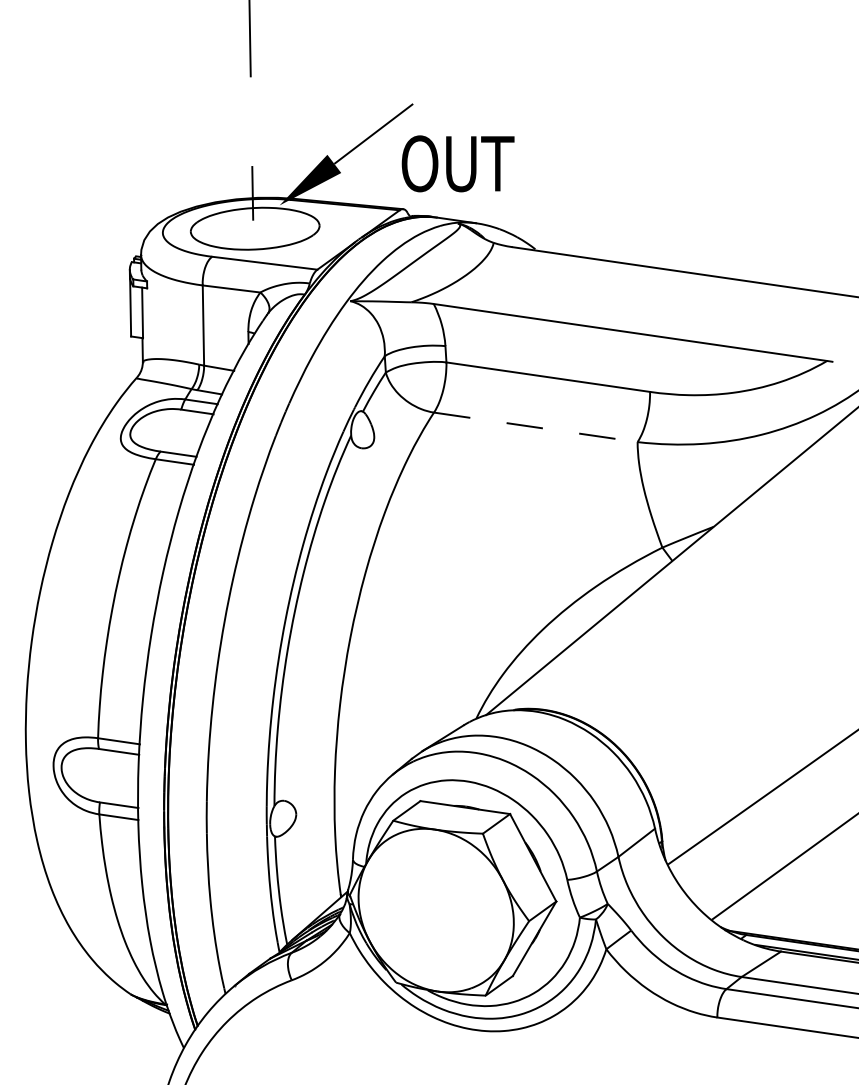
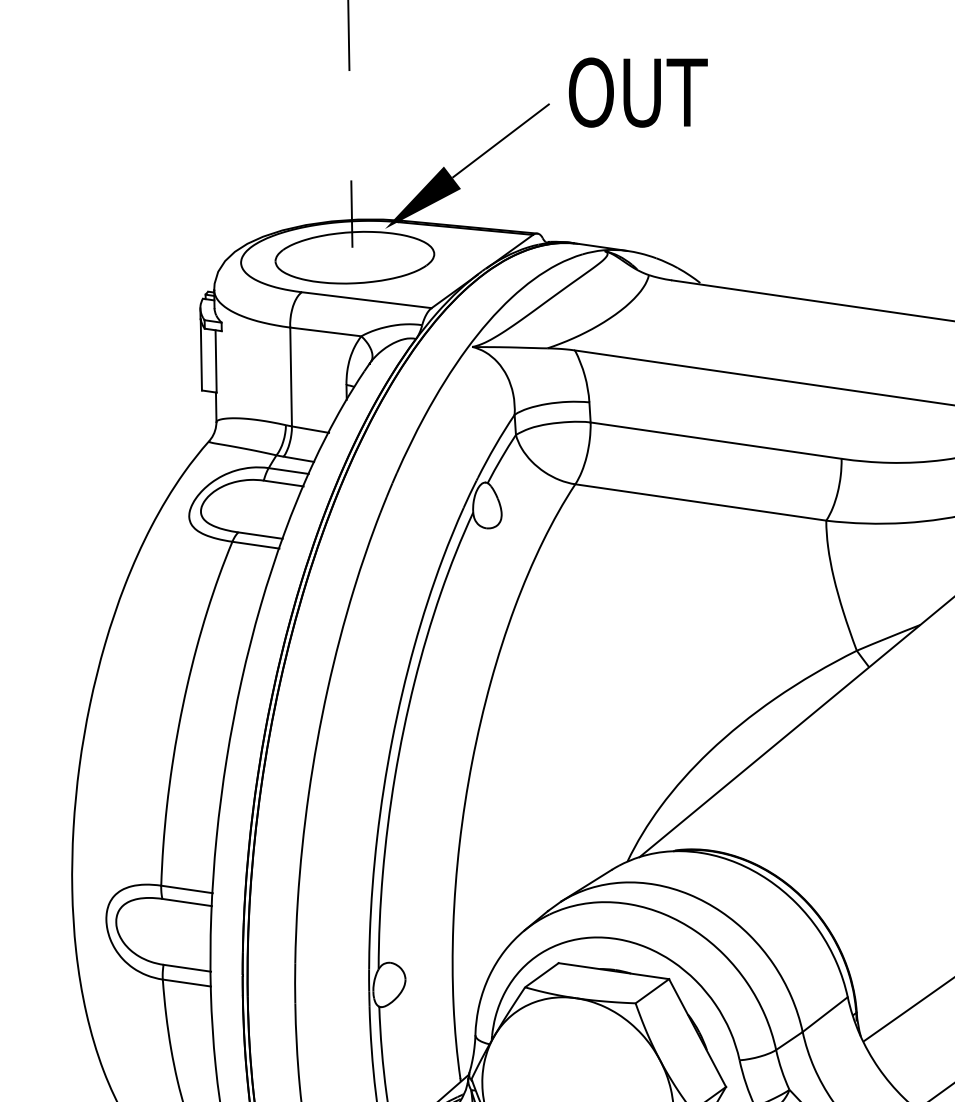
text: (457, 163) -> (637, 92), moved
line: (535, 427) -> (700, 502), dashed -> solid

